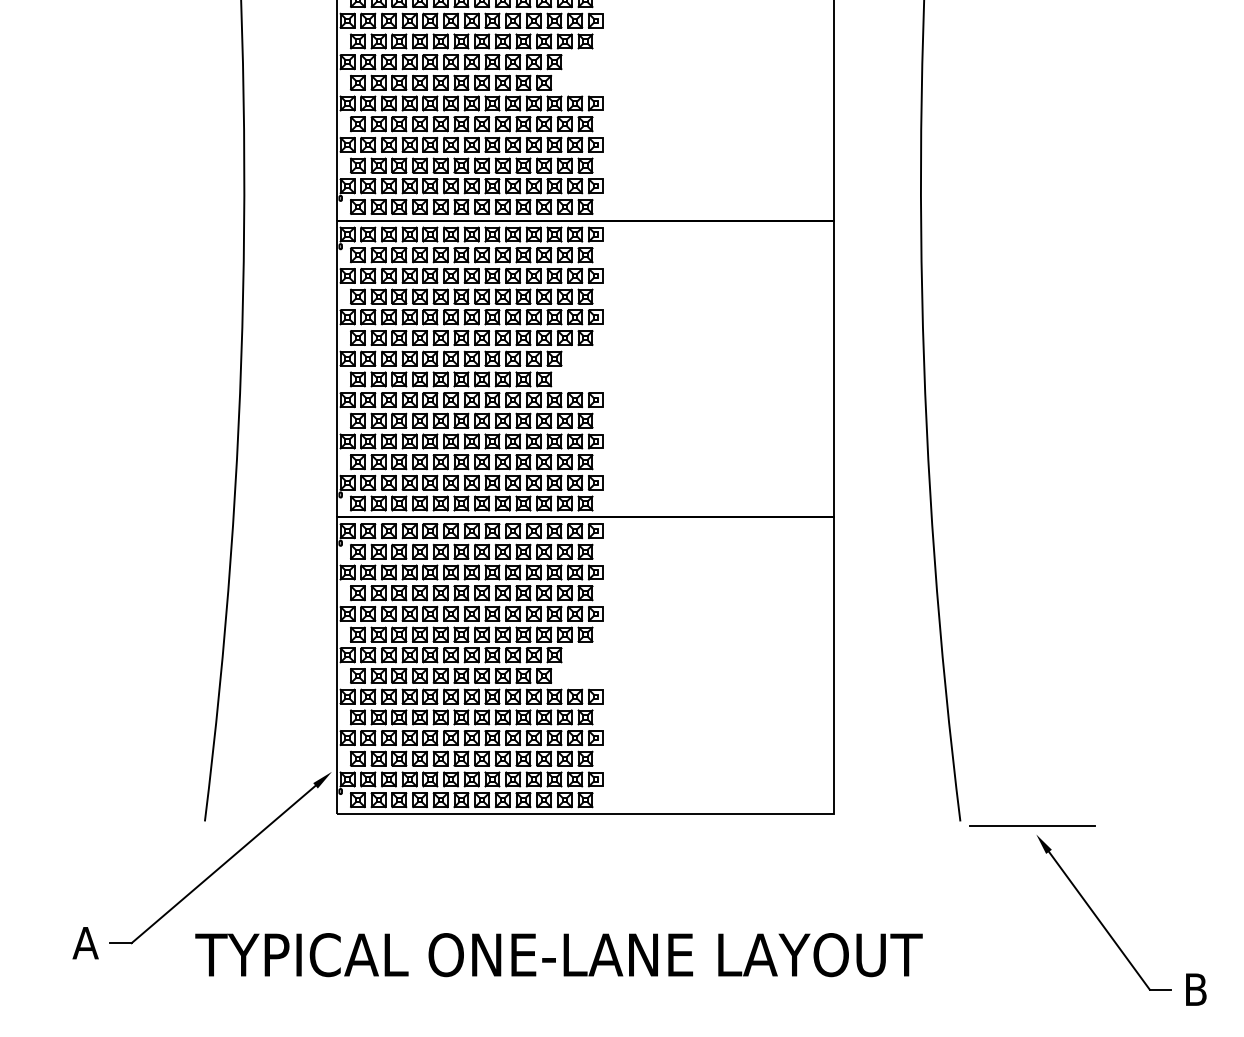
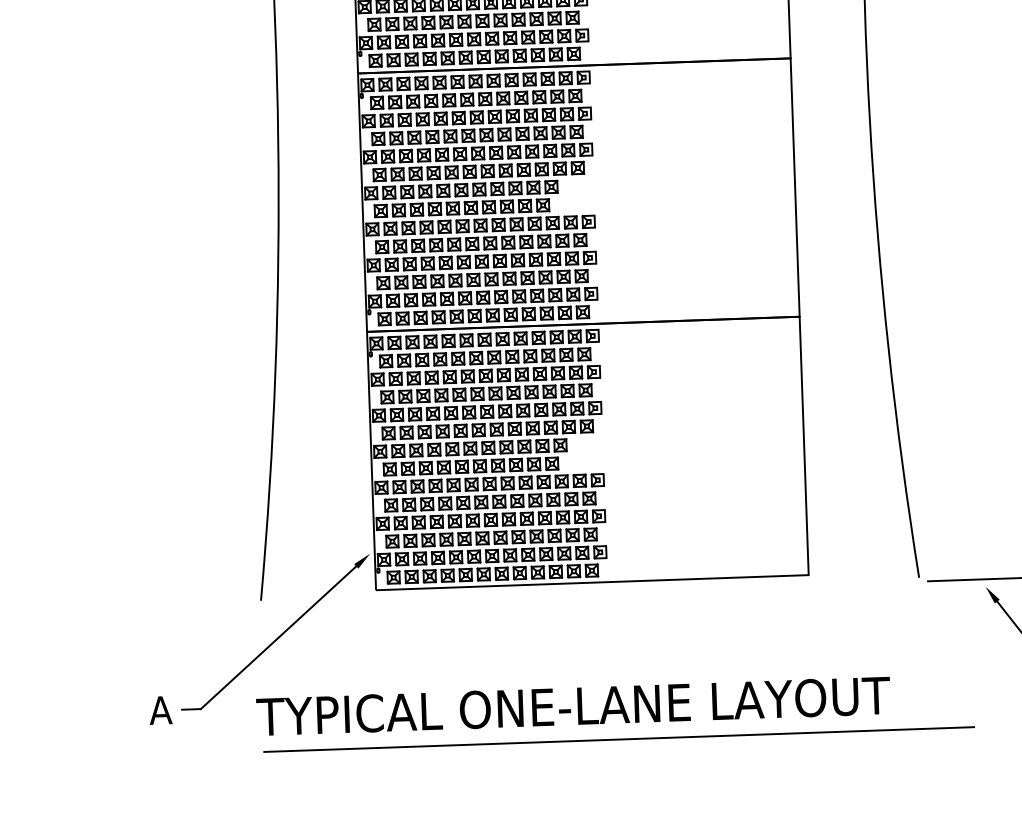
line: (609, 994) -> (618, 739), added

